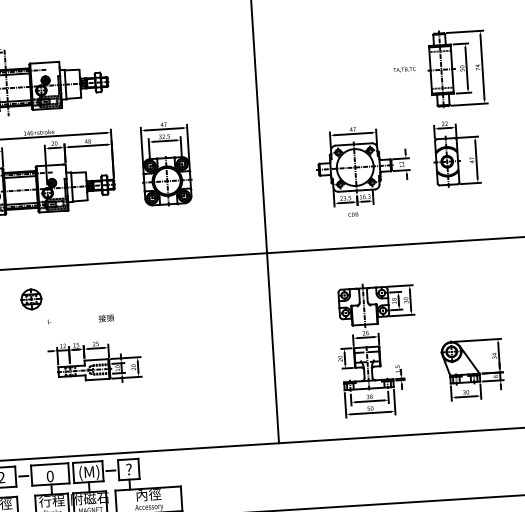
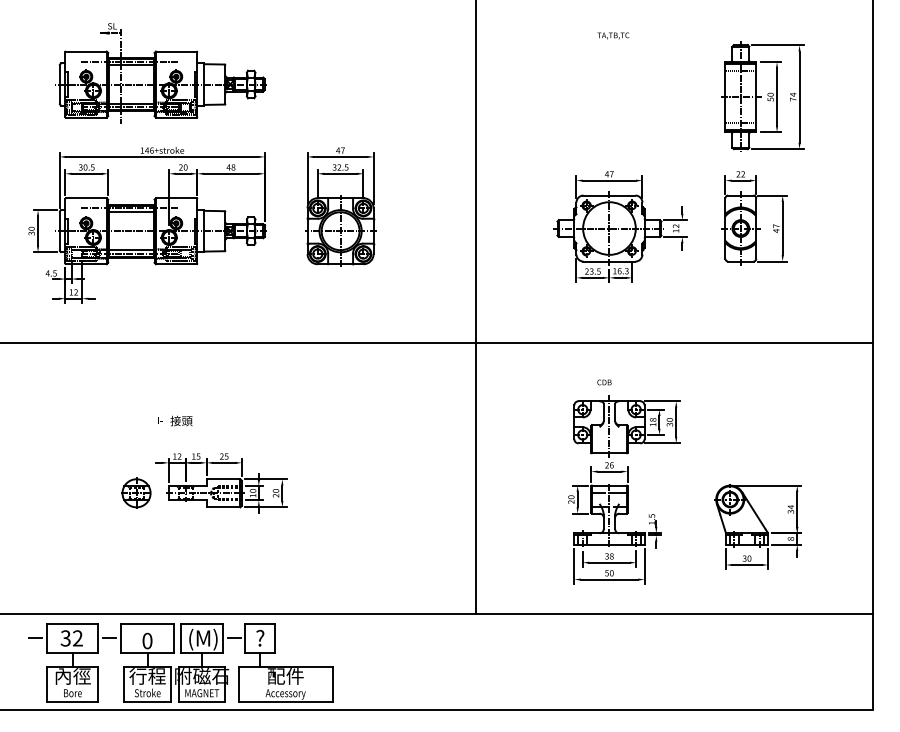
text: (404, 69) -> (613, 35), moved
text: (353, 214) -> (604, 382), moved
part: (31, 298) -> (136, 492), moved
text: (106, 318) -> (181, 420), moved
text: (148, 495) -> (285, 676), 內徑 -> 配件

